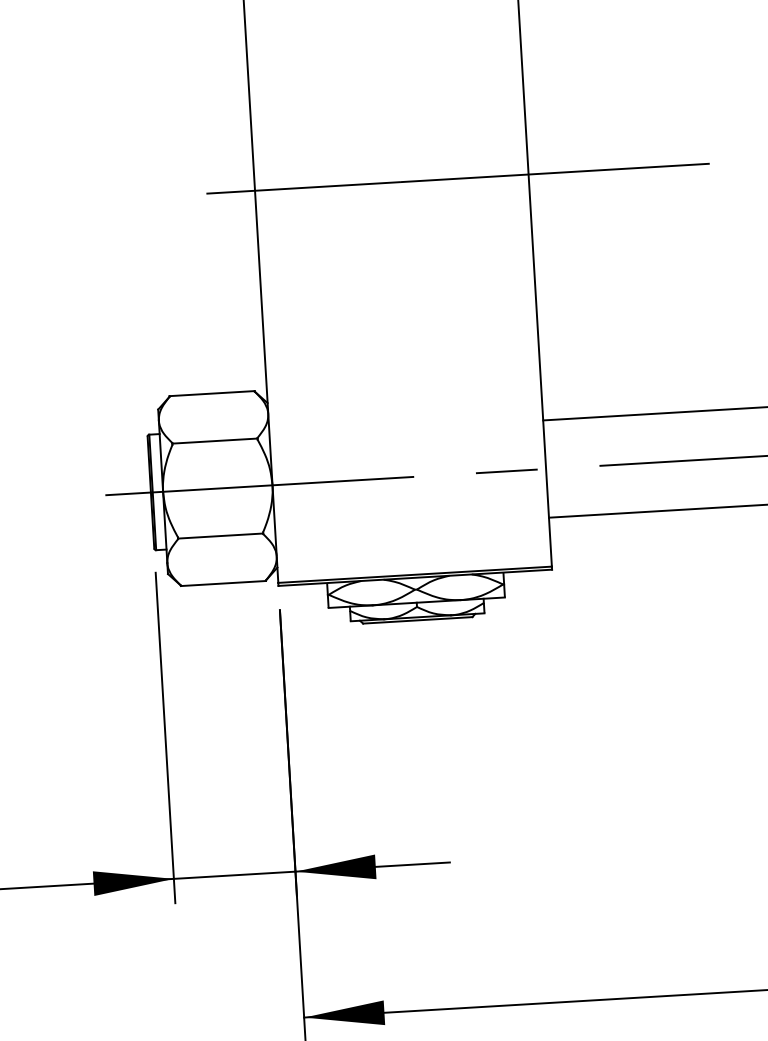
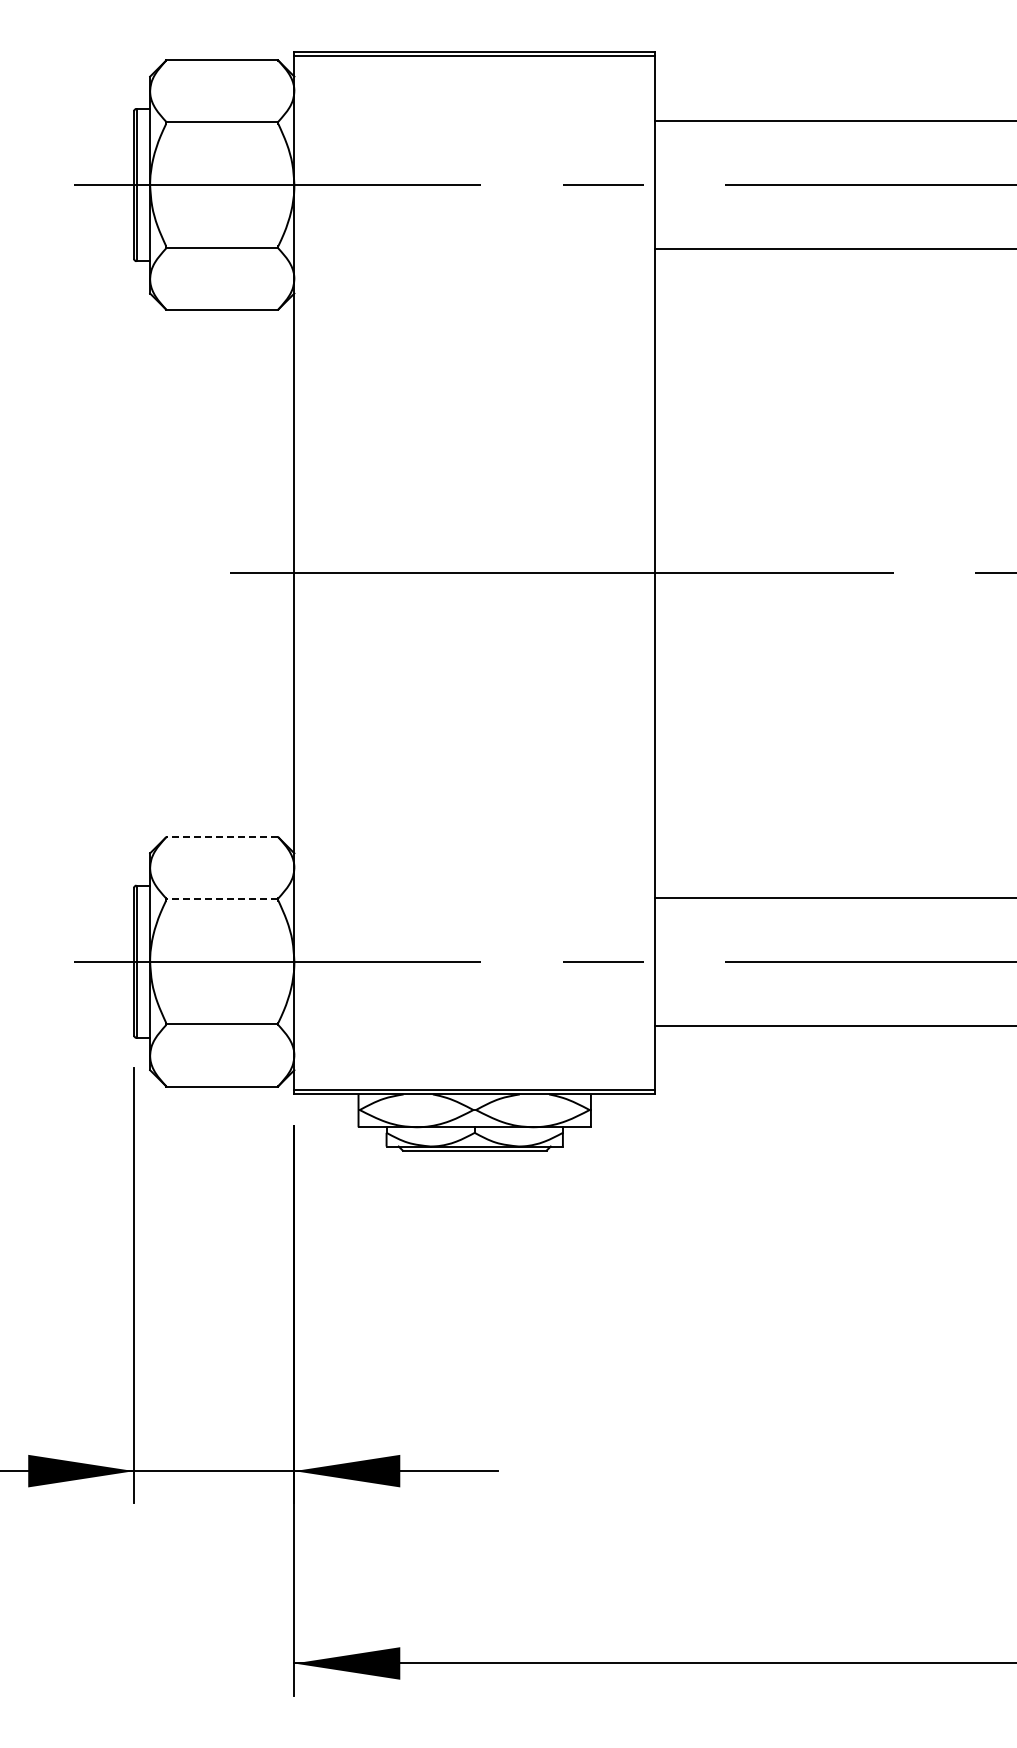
line: (211, 393) -> (221, 836), solid -> dashed
line: (214, 441) -> (221, 899), solid -> dashed

